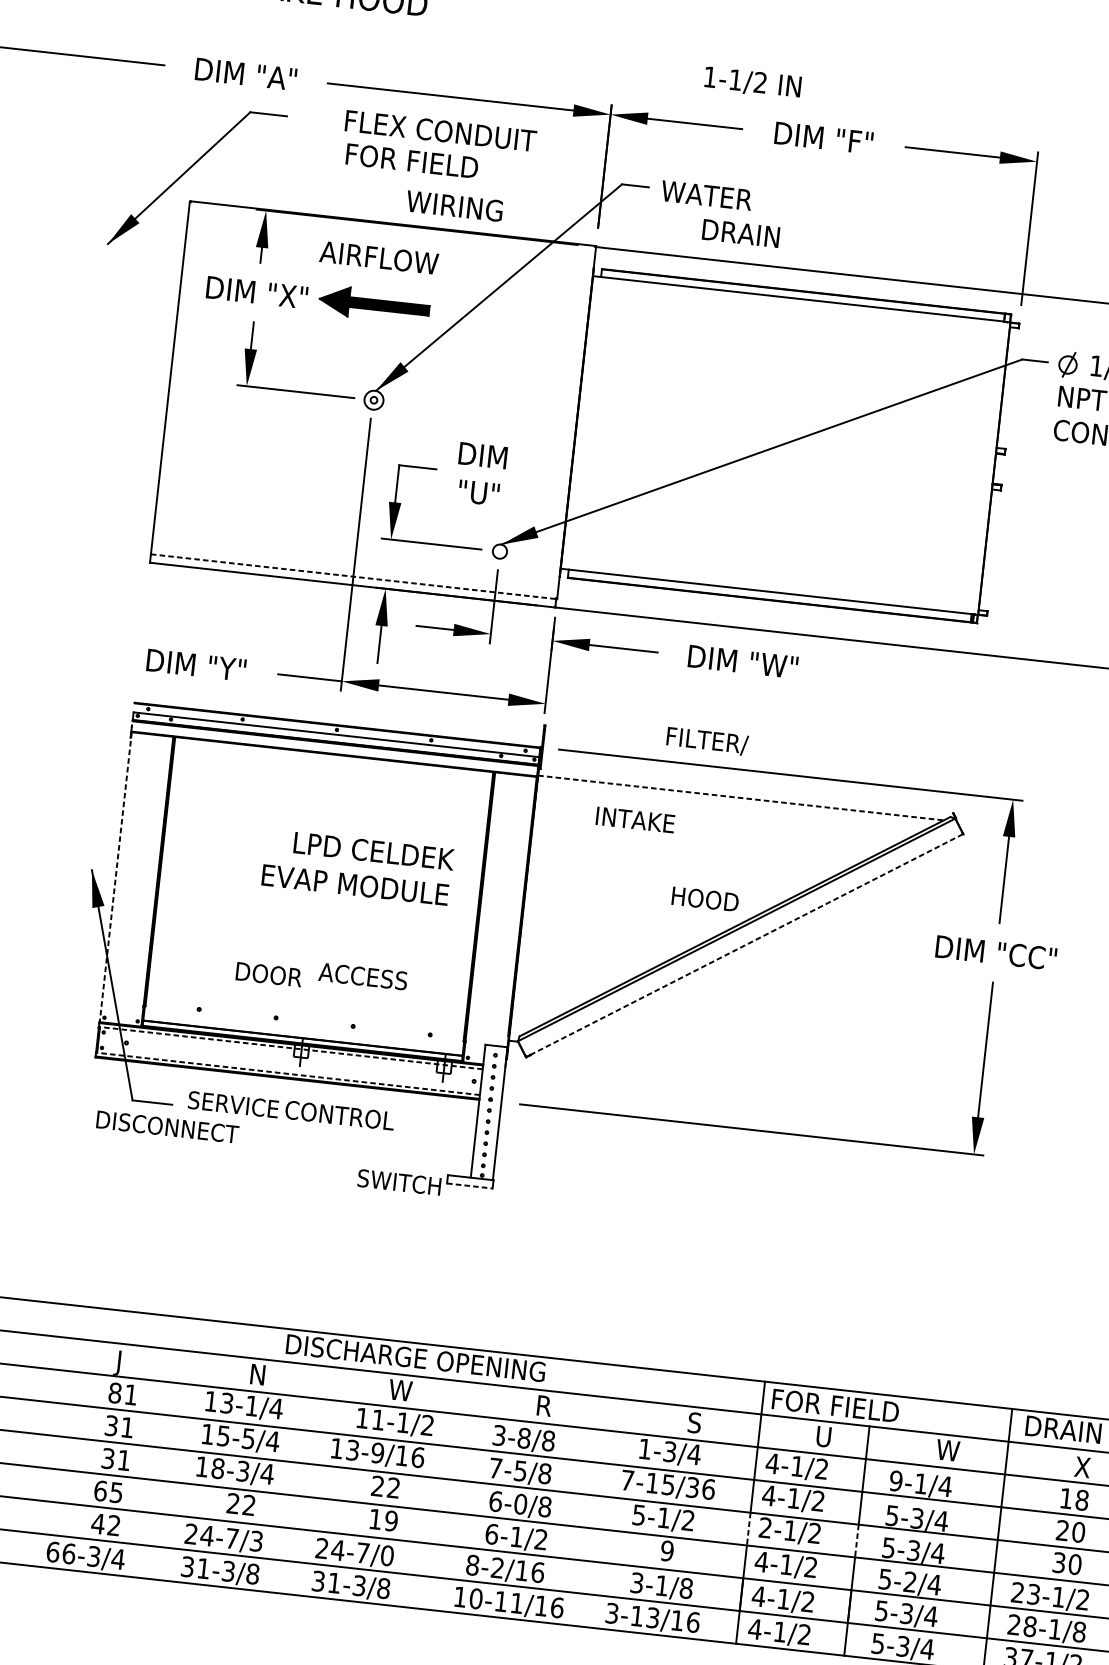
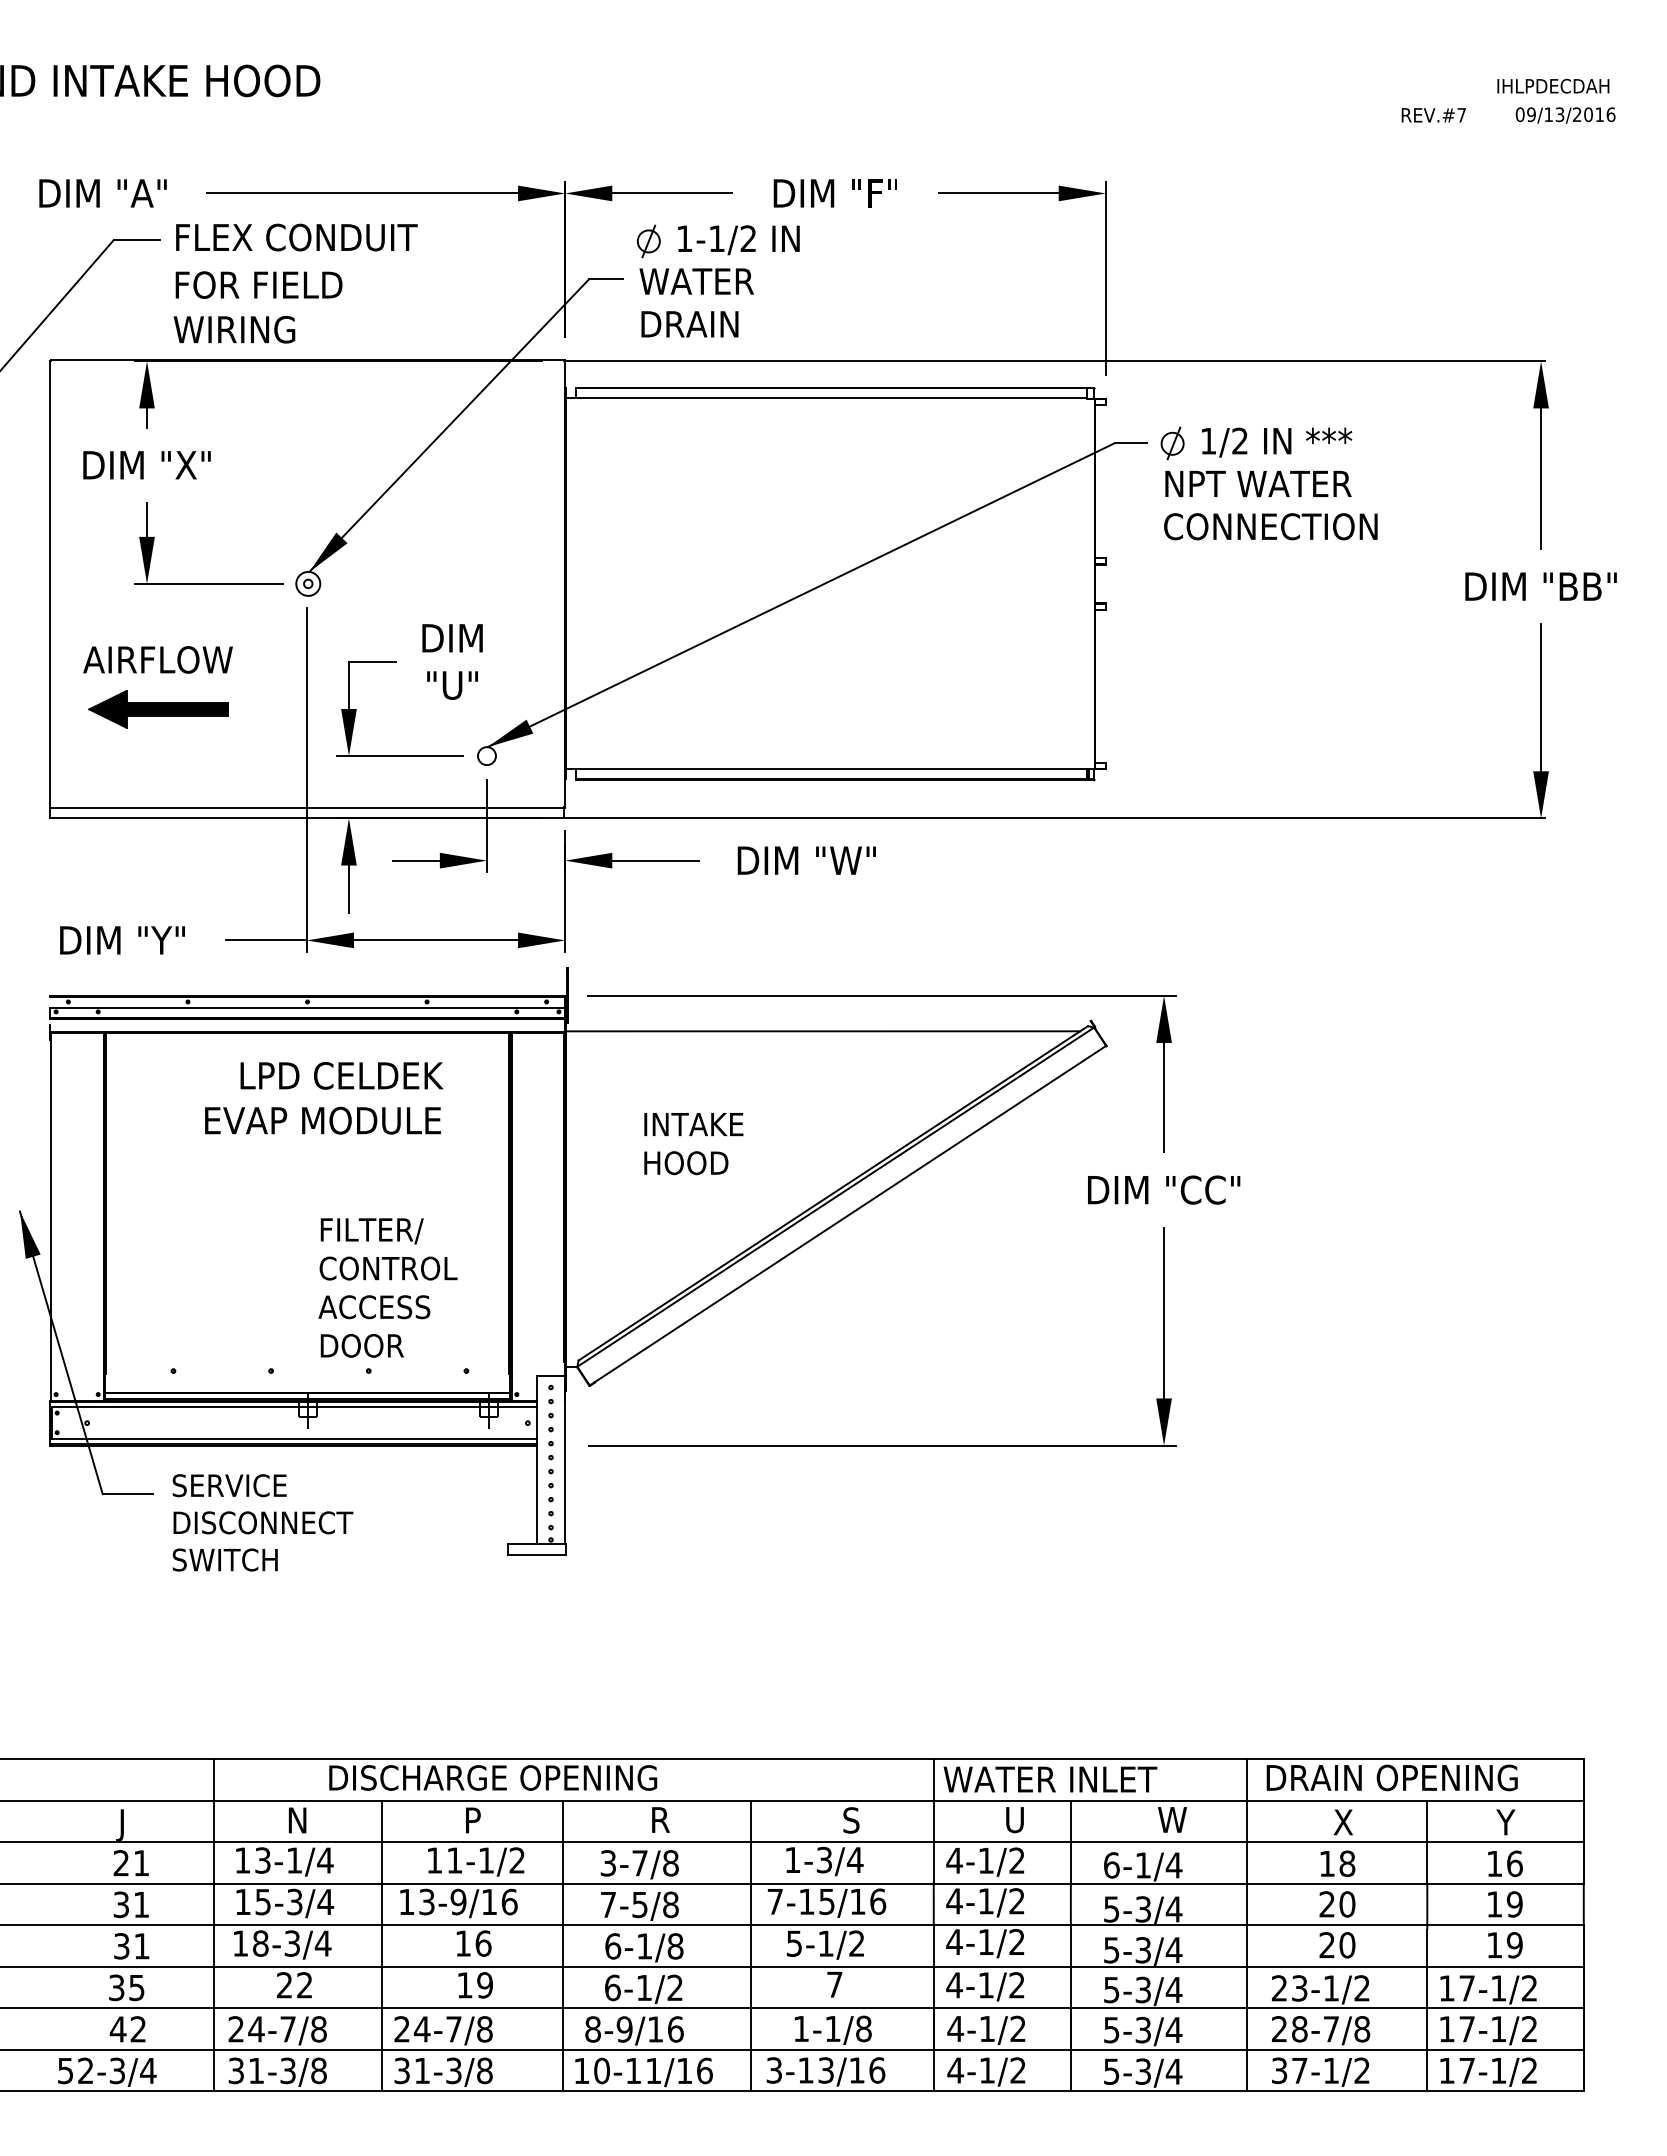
text: (752, 83) -> (738, 240), moved
text: (440, 131) -> (296, 237), moved
part: (672, 159) -> (648, 241), added
text: (411, 160) -> (258, 284), moved
text: (454, 206) -> (234, 329), moved
text: (740, 233) -> (689, 324), moved
text: (378, 257) -> (157, 659), moved
part: (374, 304) -> (158, 709), moved
line: (353, 576) -> (307, 807), dashed -> solid
text: (706, 741) -> (371, 1231), moved
line: (741, 798) -> (823, 1031), dashed -> solid
text: (635, 819) -> (693, 1124), moved
text: (358, 867) -> (324, 1098), moved
line: (115, 876) -> (50, 1216), dashed -> solid
text: (705, 899) -> (686, 1163), moved
line: (746, 944) -> (850, 1213), dashed -> solid
text: (268, 974) -> (361, 1345), moved
line: (290, 1047) -> (293, 1406), dashed -> solid
line: (287, 1073) -> (293, 1439), dashed -> solid
text: (339, 1115) -> (388, 1268), moved
text: (167, 1126) -> (263, 1522), moved
text: (398, 1181) -> (224, 1559), moved
line: (470, 1185) -> (537, 1554), dashed -> solid
text: (400, 1390) -> (478, 1820), W -> P
text: (115, 1393) -> (121, 1863), 81 -> 21
text: (855, 1407) -> (1050, 1779), FOR FIELD -> WATER INLET
text: (248, 1438) -> (294, 1901), 15-5/4 -> 15-3/4
text: (523, 1438) -> (639, 1863), 3-8/8 -> 3-7/8
line: (182, 1450) -> (213, 1925), added
line: (313, 1480) -> (382, 1945), added
text: (895, 1481) -> (1111, 1865), 9-1/4 -> 6-1/4
text: (385, 1487) -> (473, 1943), 22 -> 16
text: (692, 1487) -> (857, 1901), 7-15/36 -> 7-15/16
text: (100, 1490) -> (116, 1987), 65 -> 35
line: (456, 1496) -> (563, 1945), added
text: (520, 1504) -> (644, 1946), 6-0/8 -> 6-1/8
line: (604, 1512) -> (750, 1945), added
text: (765, 1527) -> (954, 1941), 2-1/2 -> 4-1/2
line: (748, 1528) -> (933, 1945), dashed -> solid
line: (856, 1540) -> (1070, 1945), dashed -> solid
text: (256, 1541) -> (318, 2029), 24-7/3 -> 24-7/8
text: (667, 1550) -> (834, 1984), 9 -> 7
text: (60, 1552) -> (75, 2070), 66-3/4 -> 52-3/4
text: (387, 1555) -> (484, 2029), 24-7/0 -> 24-7/8
text: (1058, 1562) -> (1326, 1945), 30 -> 20
text: (497, 1568) -> (624, 2029), 8-2/16 -> 8-9/16
text: (636, 1582) -> (800, 2028), 3-1/8 -> 1-1/8
text: (909, 1582) -> (1142, 1990), 5-2/4 -> 5-3/4
text: (1055, 1629) -> (1331, 2029), 28-1/8 -> 28-7/8

